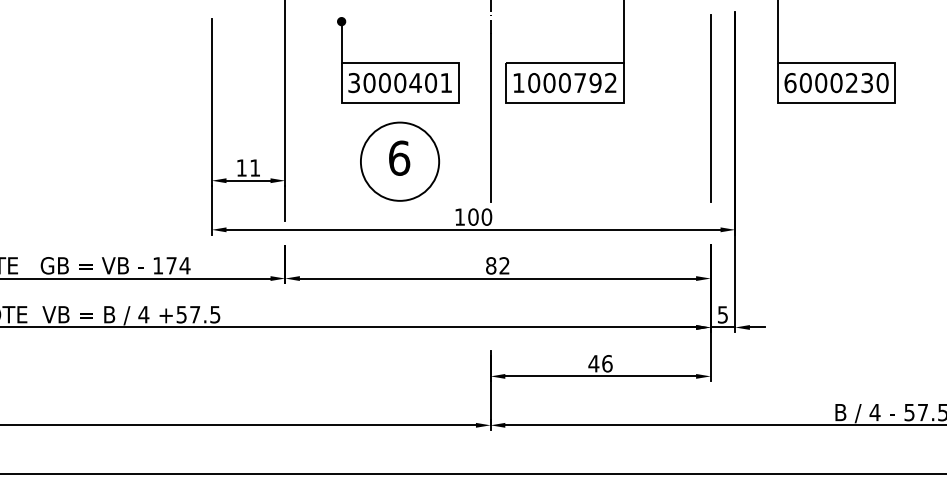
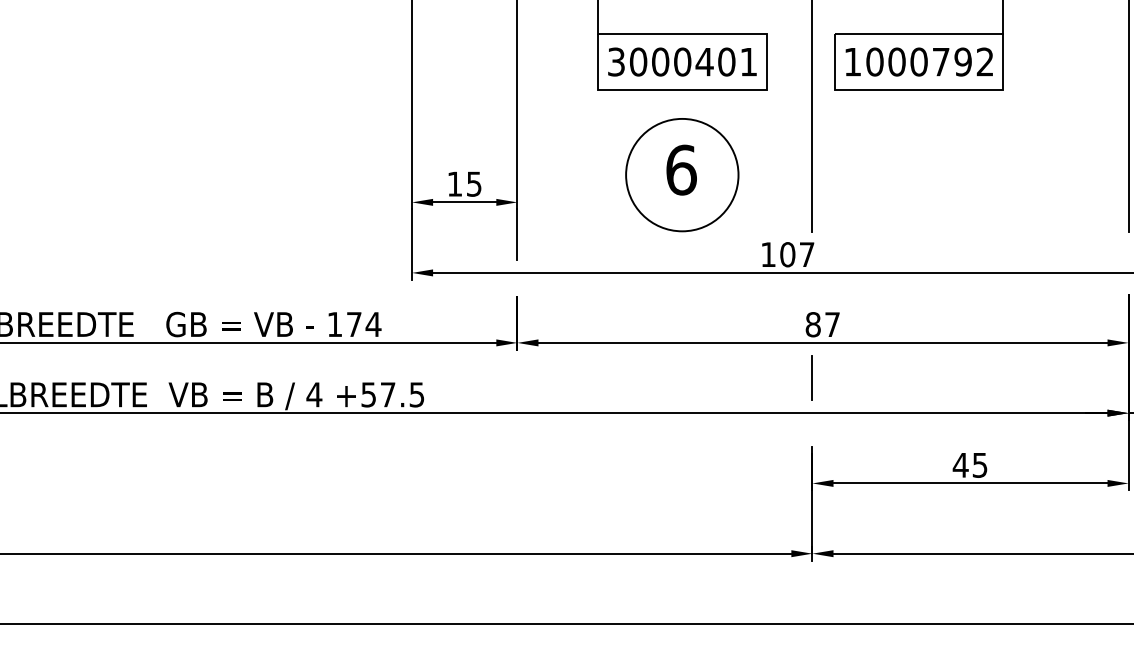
text: (255, 167) -> (474, 183), 11 -> 15
text: (486, 216) -> (806, 253), 100 -> 107
text: (504, 265) -> (832, 324), 82 -> 87
line: (490, 302) -> (812, 377), added
text: (607, 363) -> (980, 464), 46 -> 45

